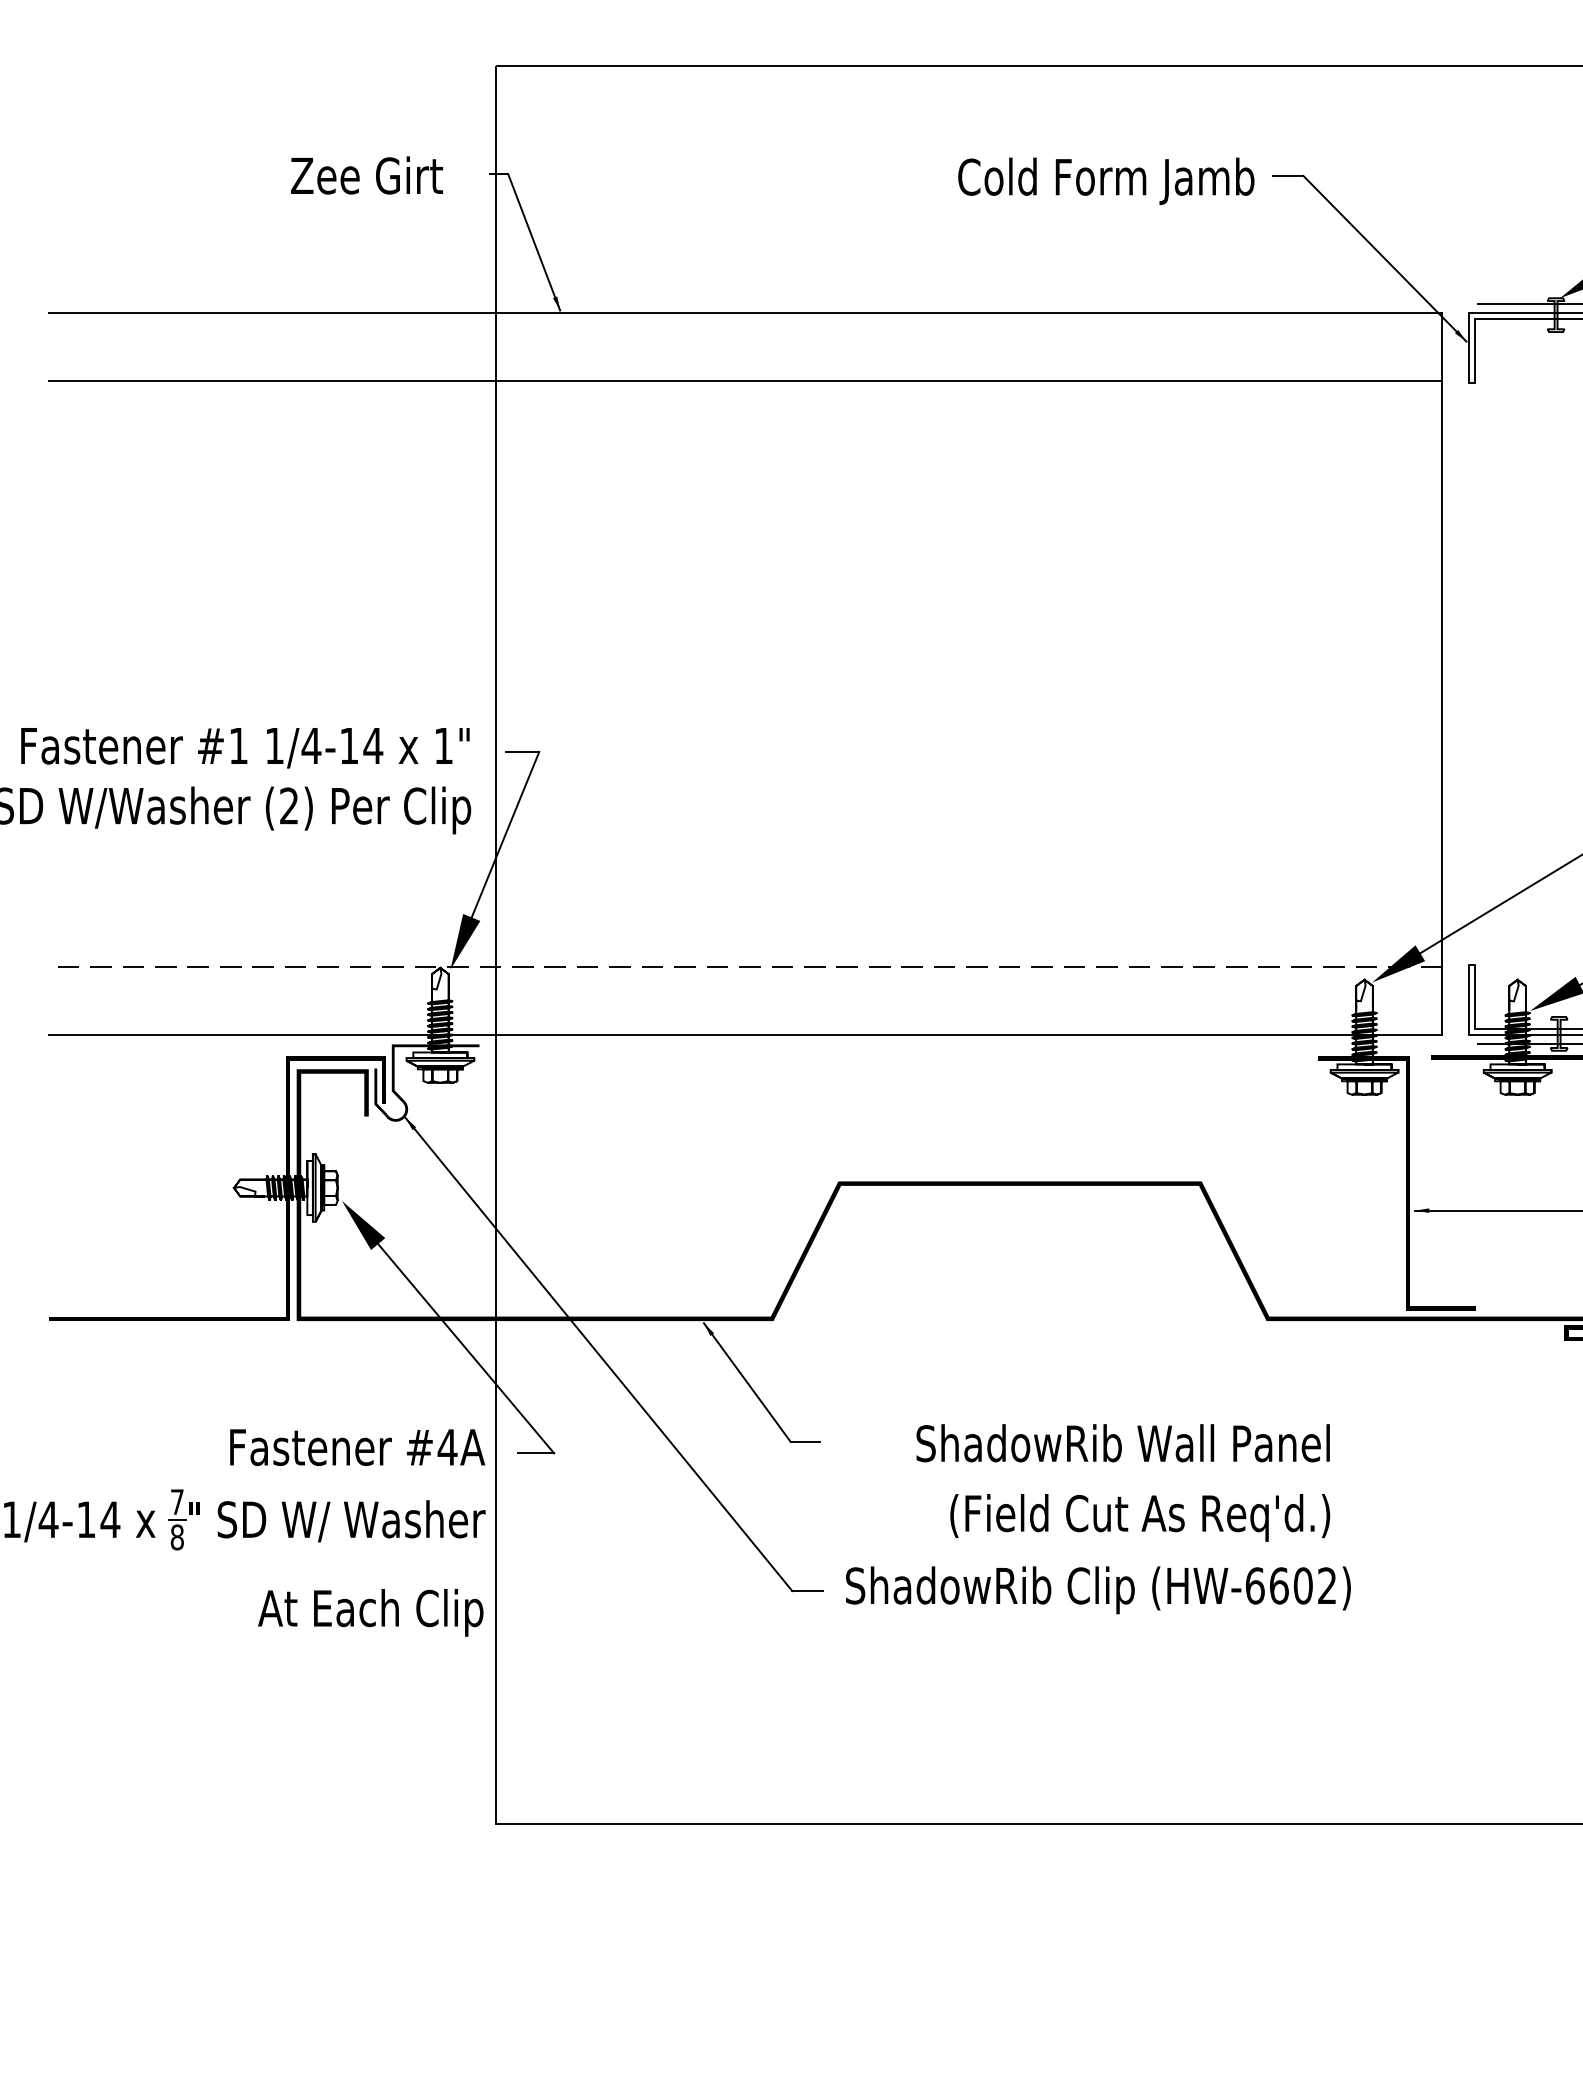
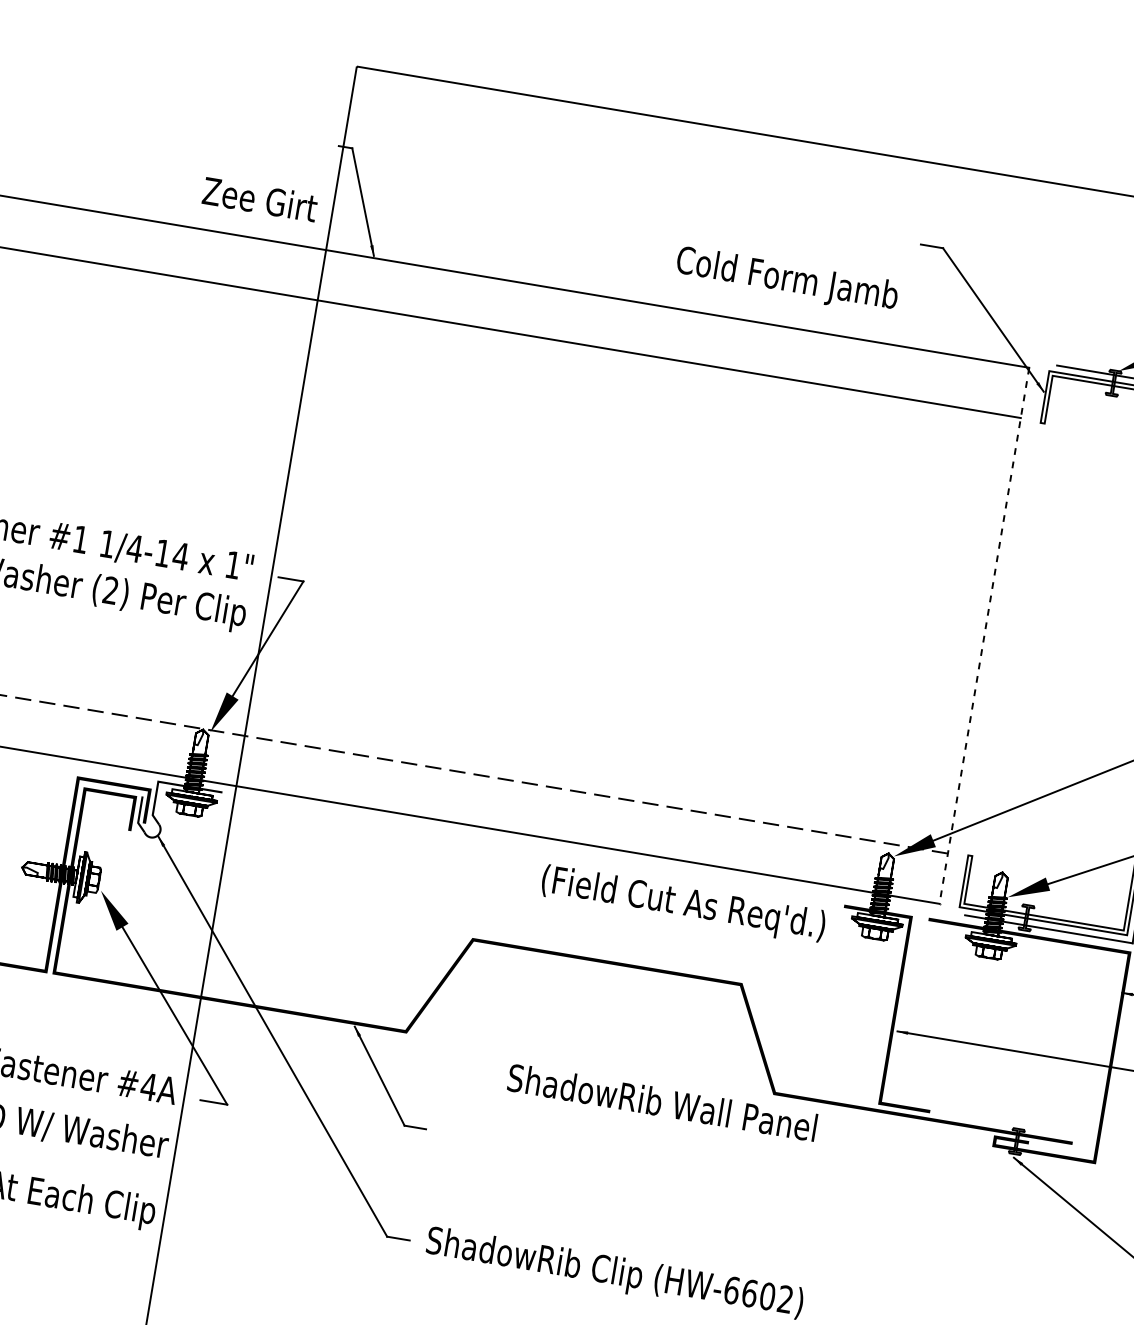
text: (366, 175) -> (259, 199), moved
text: (1106, 181) -> (787, 280), moved
line: (1442, 673) -> (984, 635), solid -> dashed
text: (1122, 1443) -> (661, 1102), moved
text: (1140, 1517) -> (683, 904), moved

